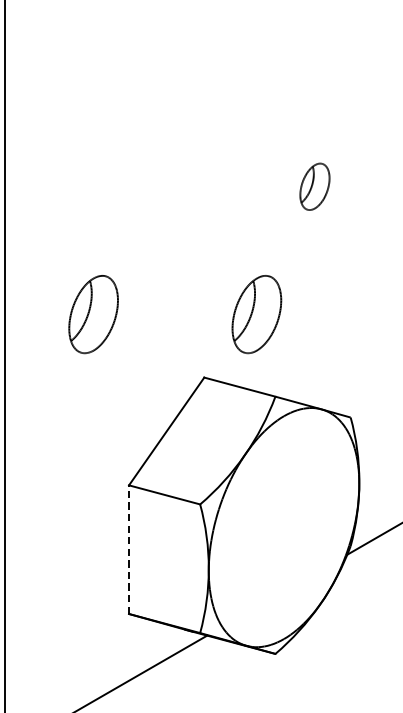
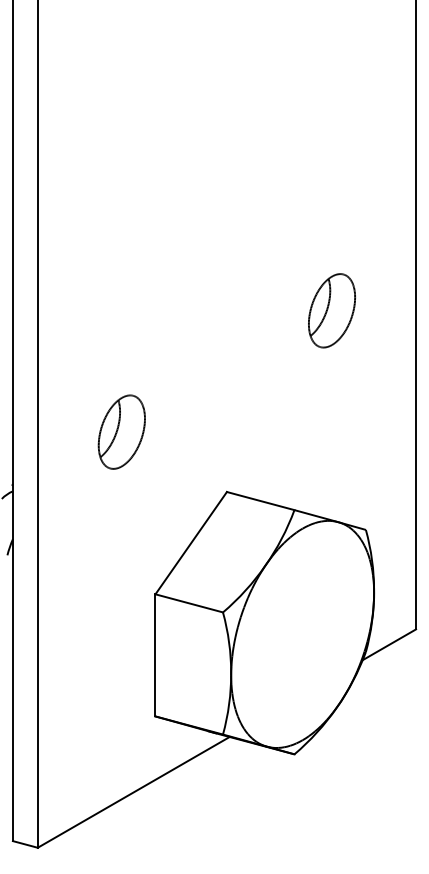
part: (314, 186) -> (331, 310), size x1.67
part: (256, 313) -> (276, 431), removed
line: (129, 548) -> (155, 654), dashed -> solid

